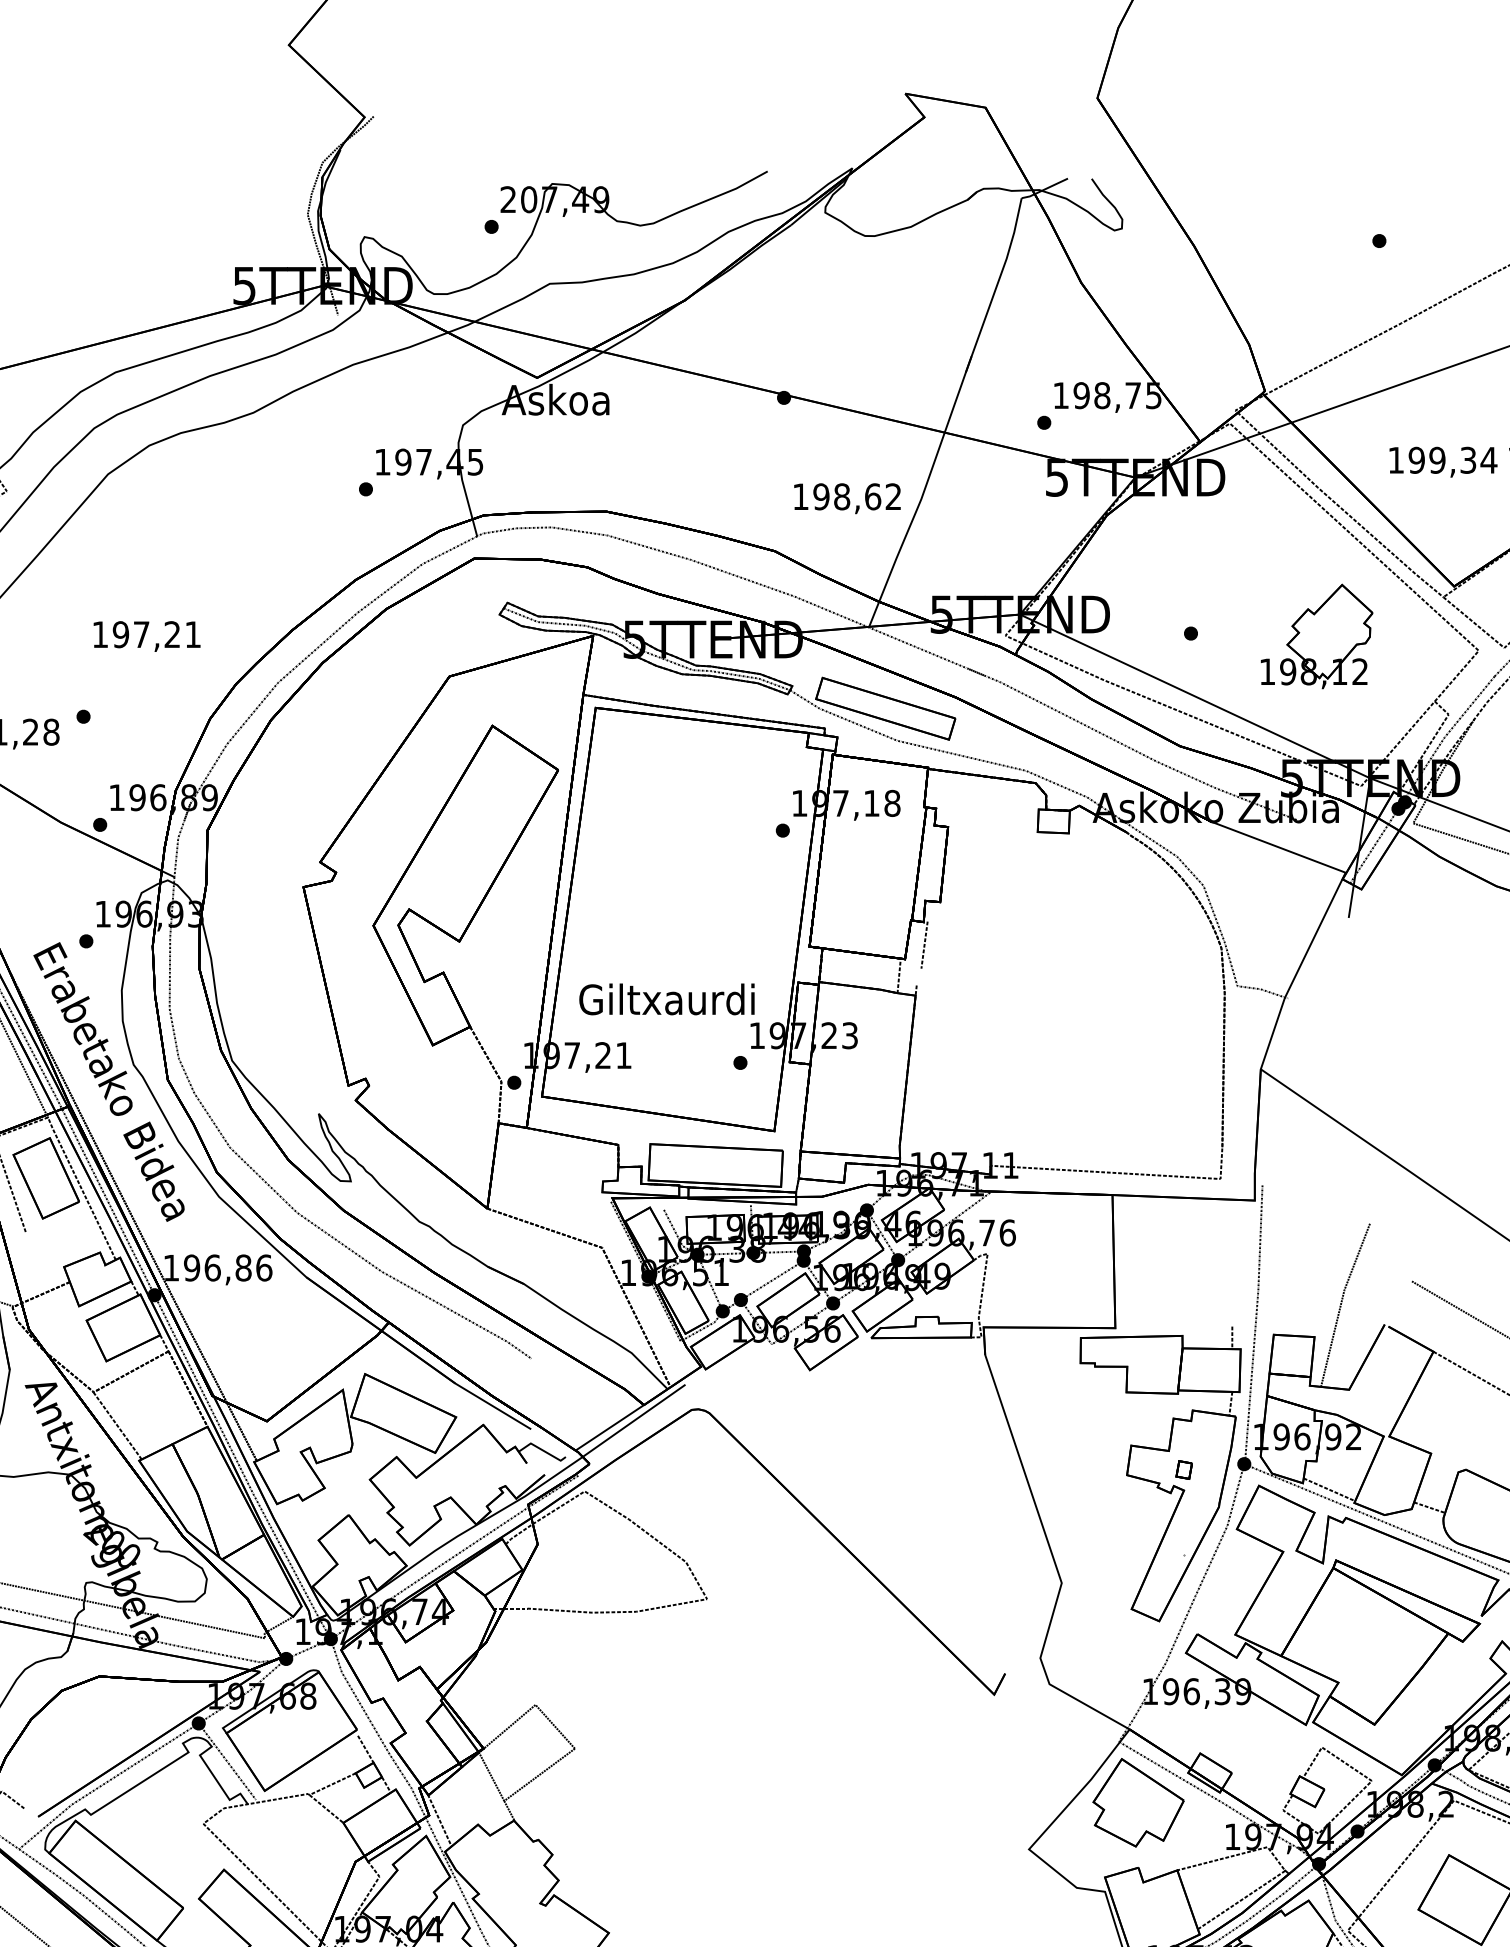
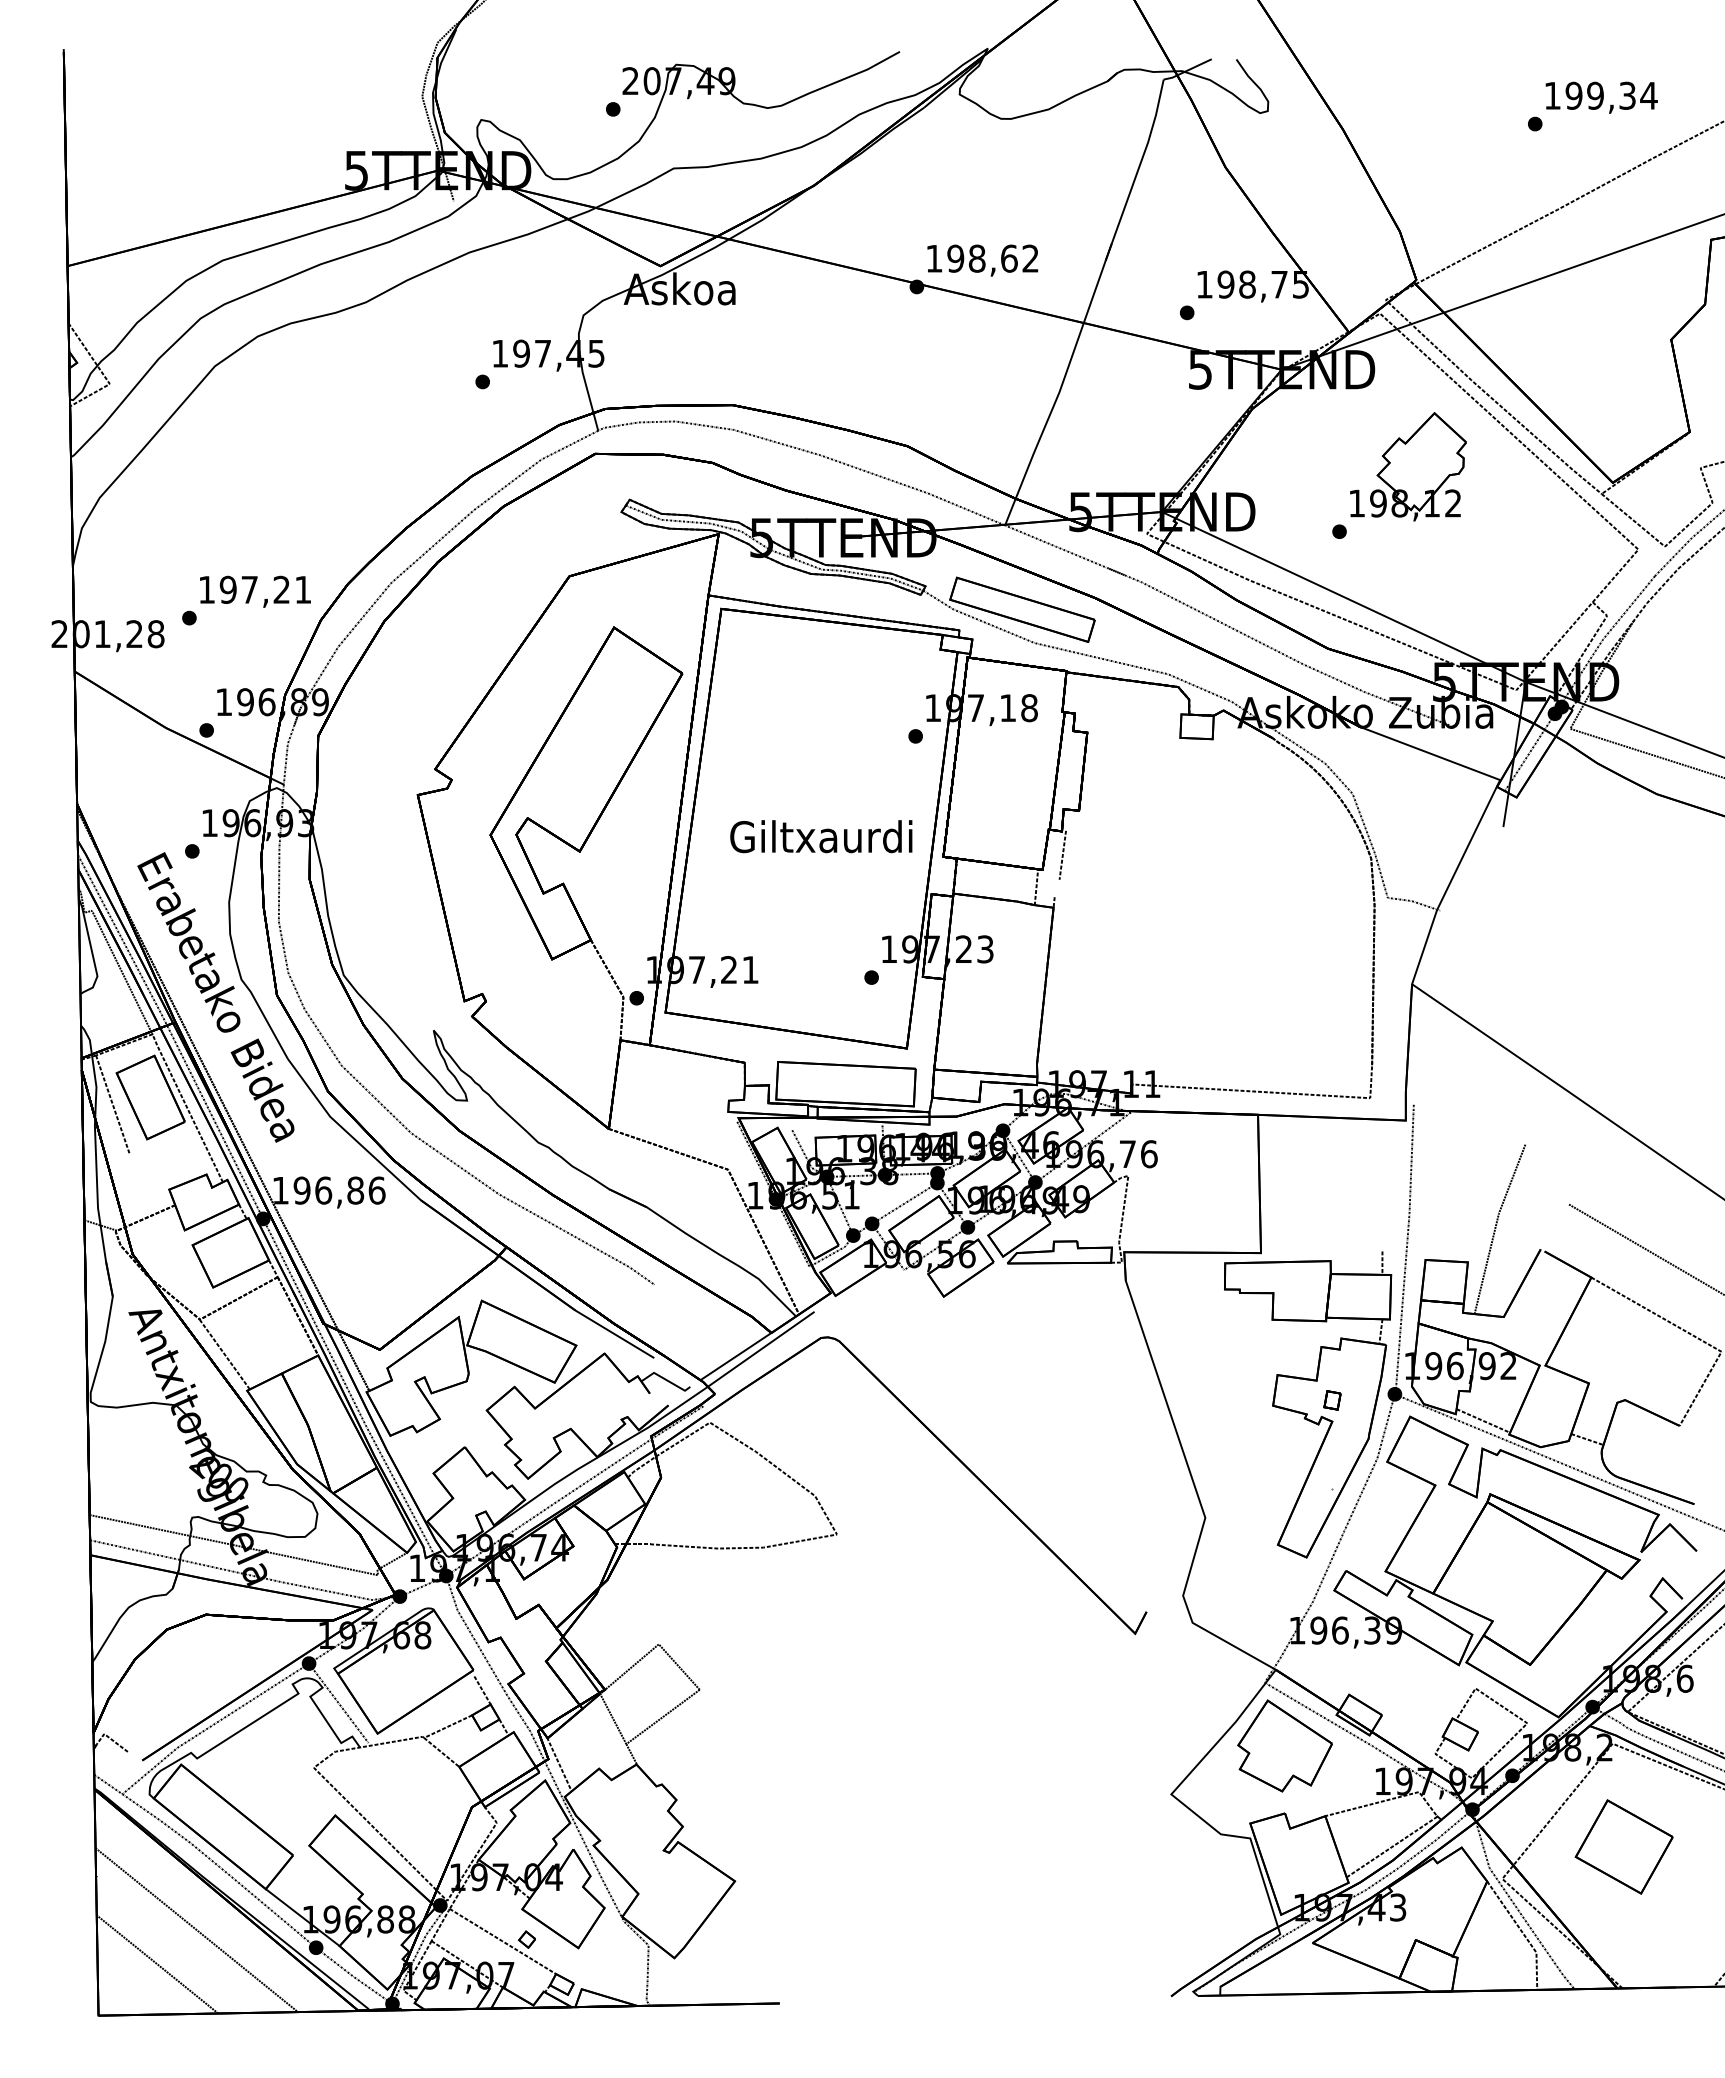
text: (1443, 461) -> (1601, 97), moved
text: (847, 498) -> (982, 260), moved
text: (147, 636) -> (255, 591), moved
part: (1317, 636) -> (1408, 466), moved
text: (667, 999) -> (821, 836), moved

